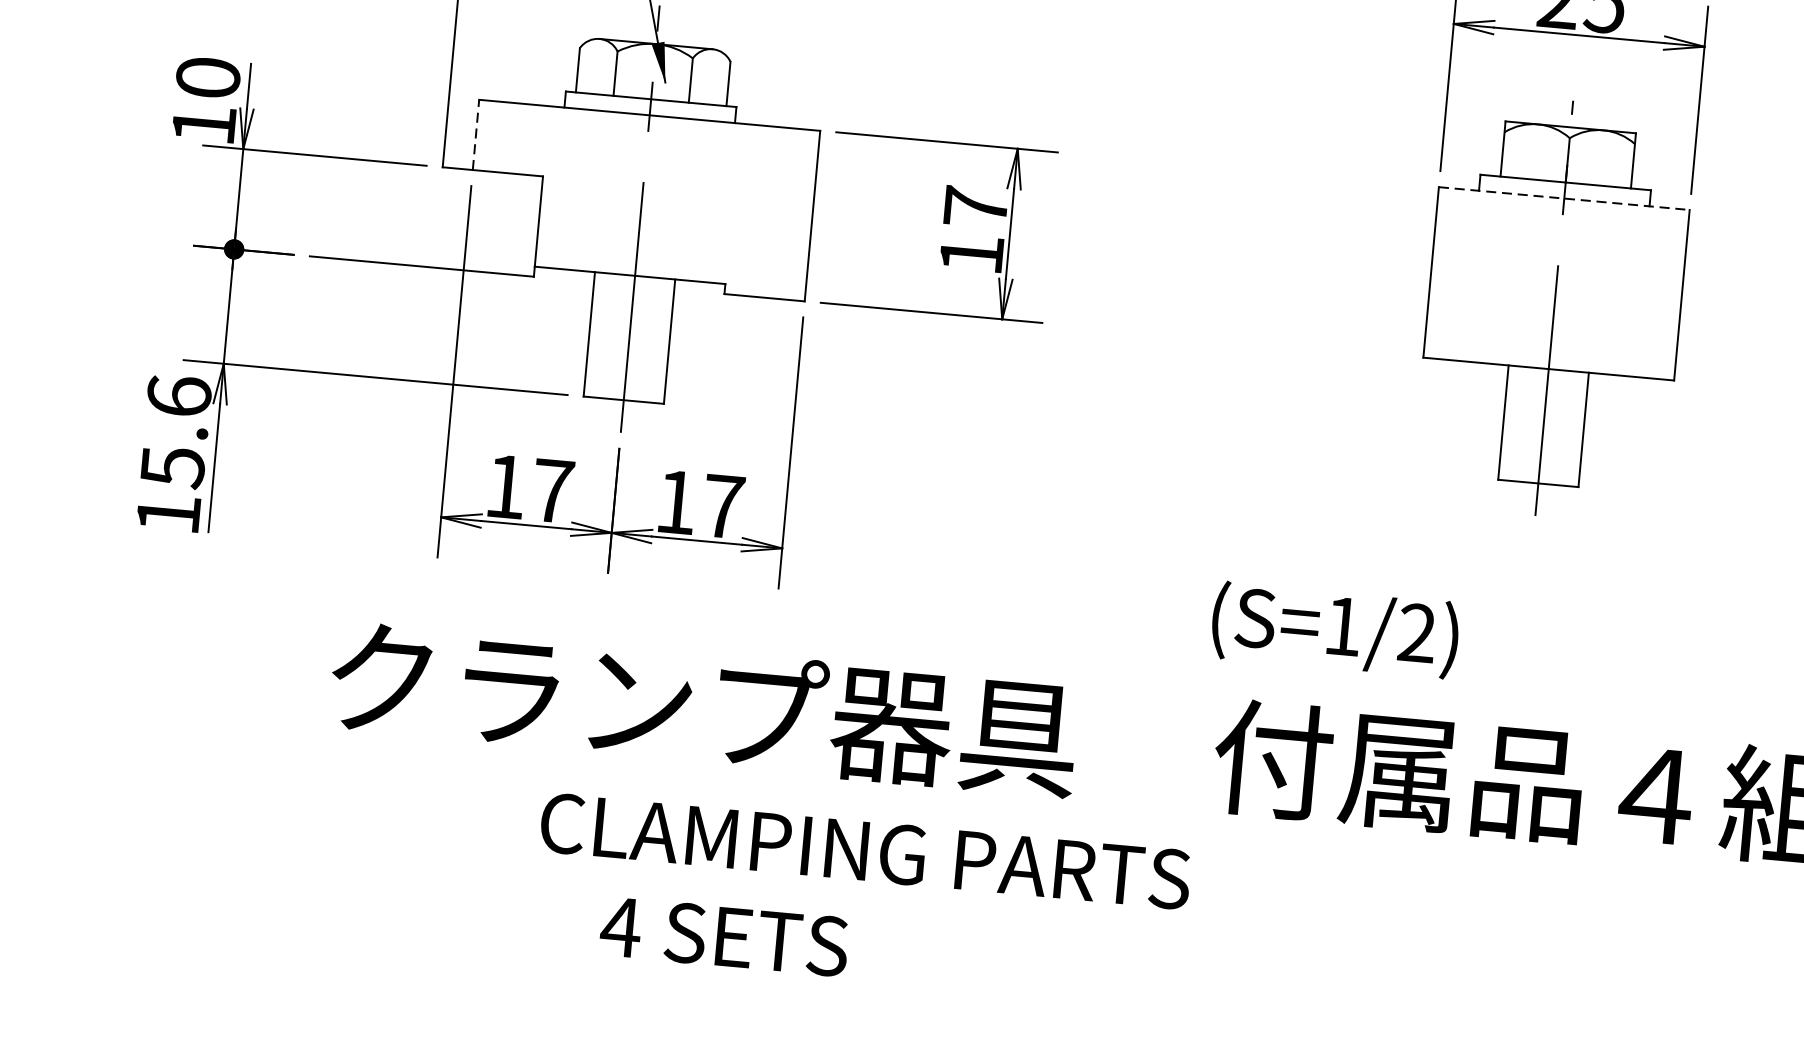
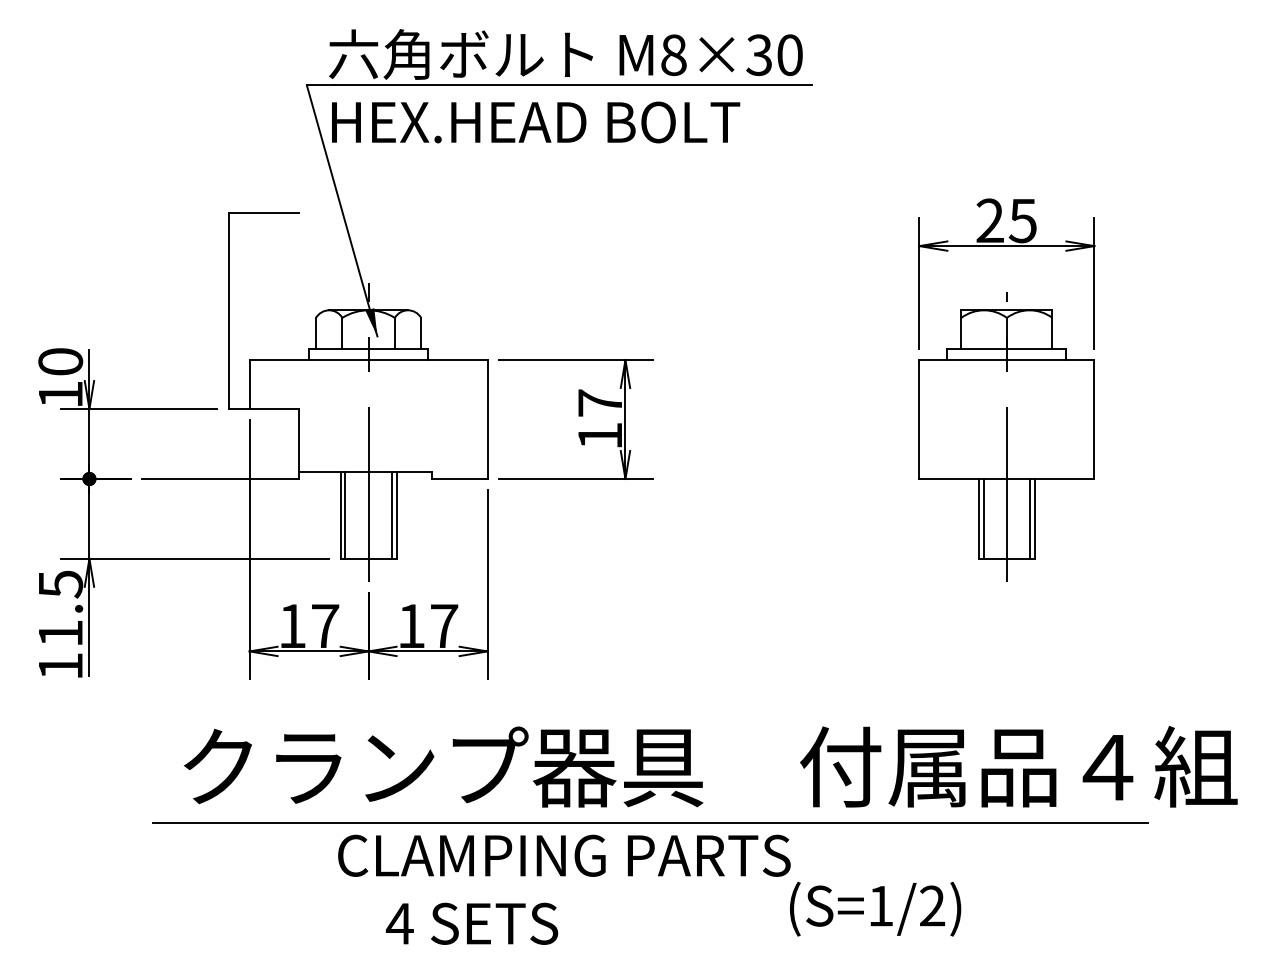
line: (475, 134) -> (249, 384), dashed -> solid
line: (1563, 199) -> (1006, 360), dashed -> solid
line: (596, 335) -> (345, 515), added
line: (662, 341) -> (391, 515), added
line: (1510, 422) -> (983, 518), added
line: (1577, 428) -> (1030, 518), added
text: (175, 432) -> (60, 609), 15.6 -> 11.5
text: (1335, 629) -> (875, 908), moved
line: (993, 814) -> (650, 822), added

